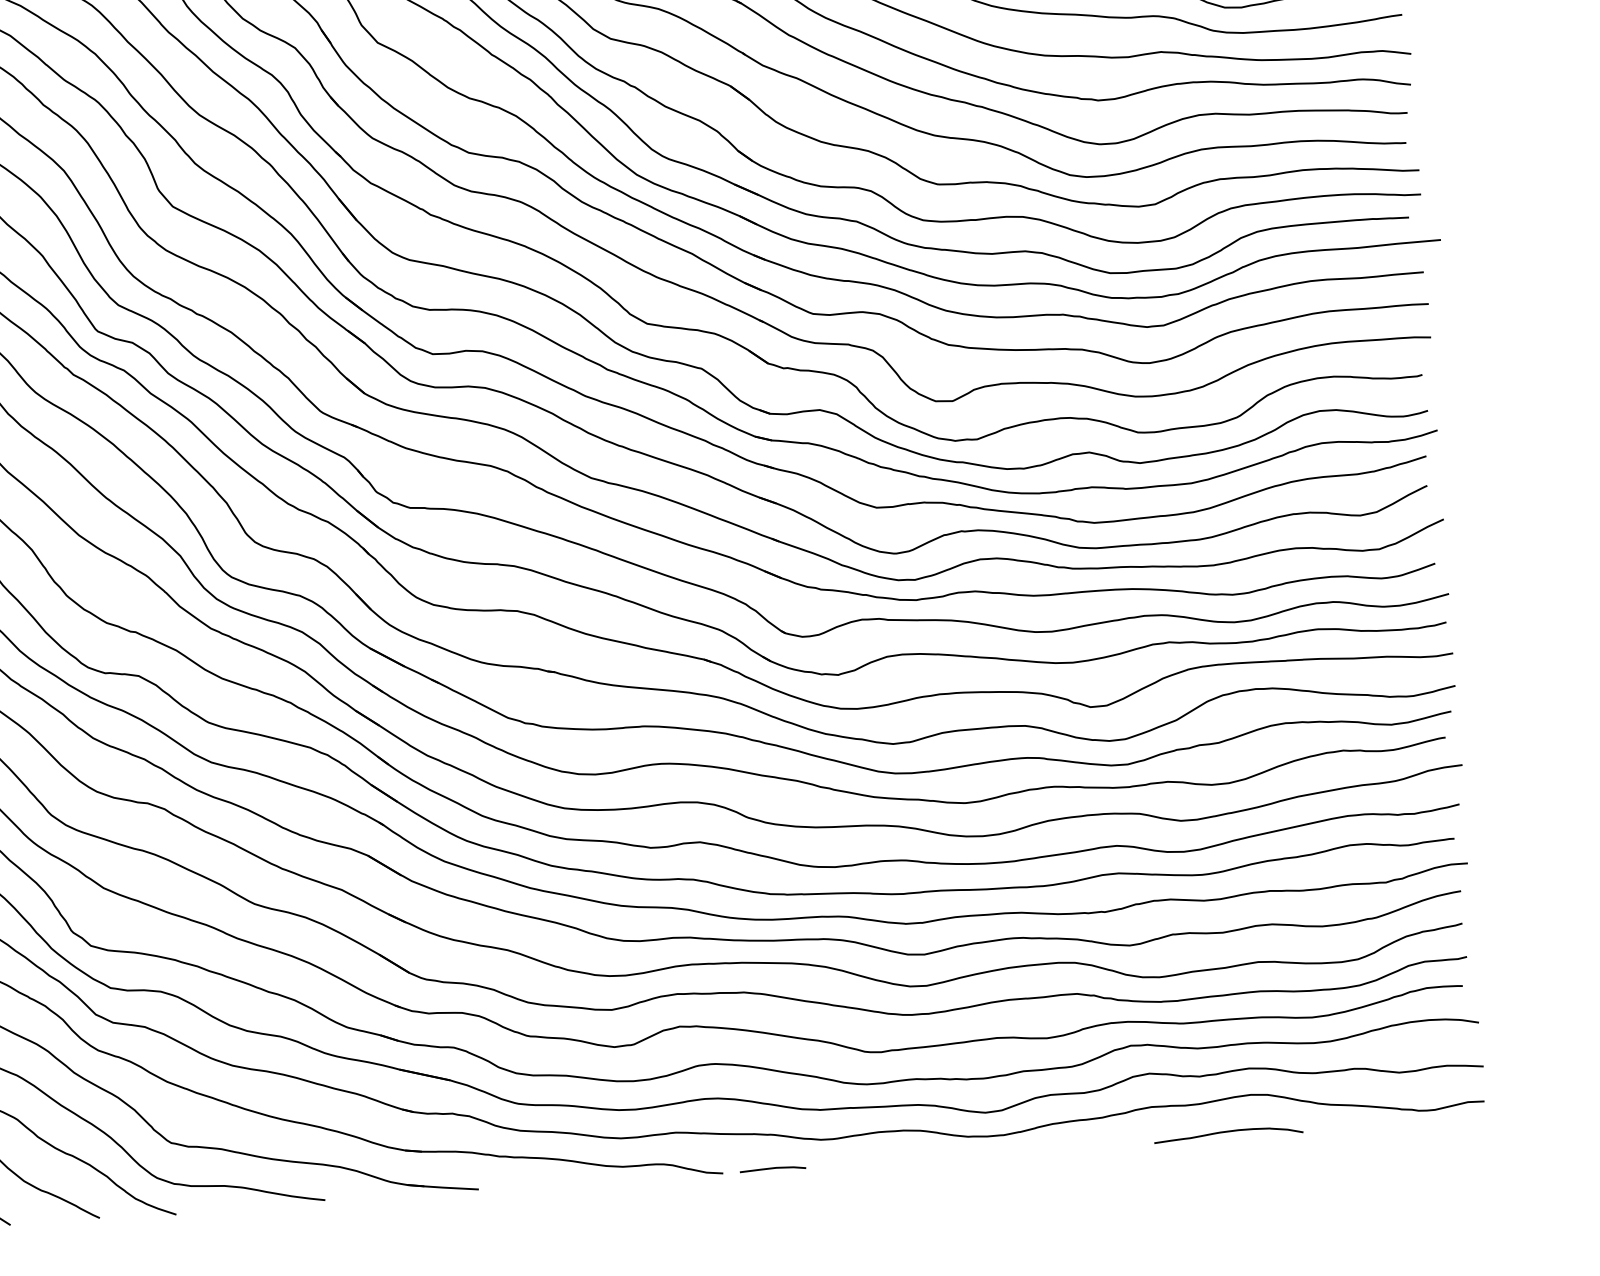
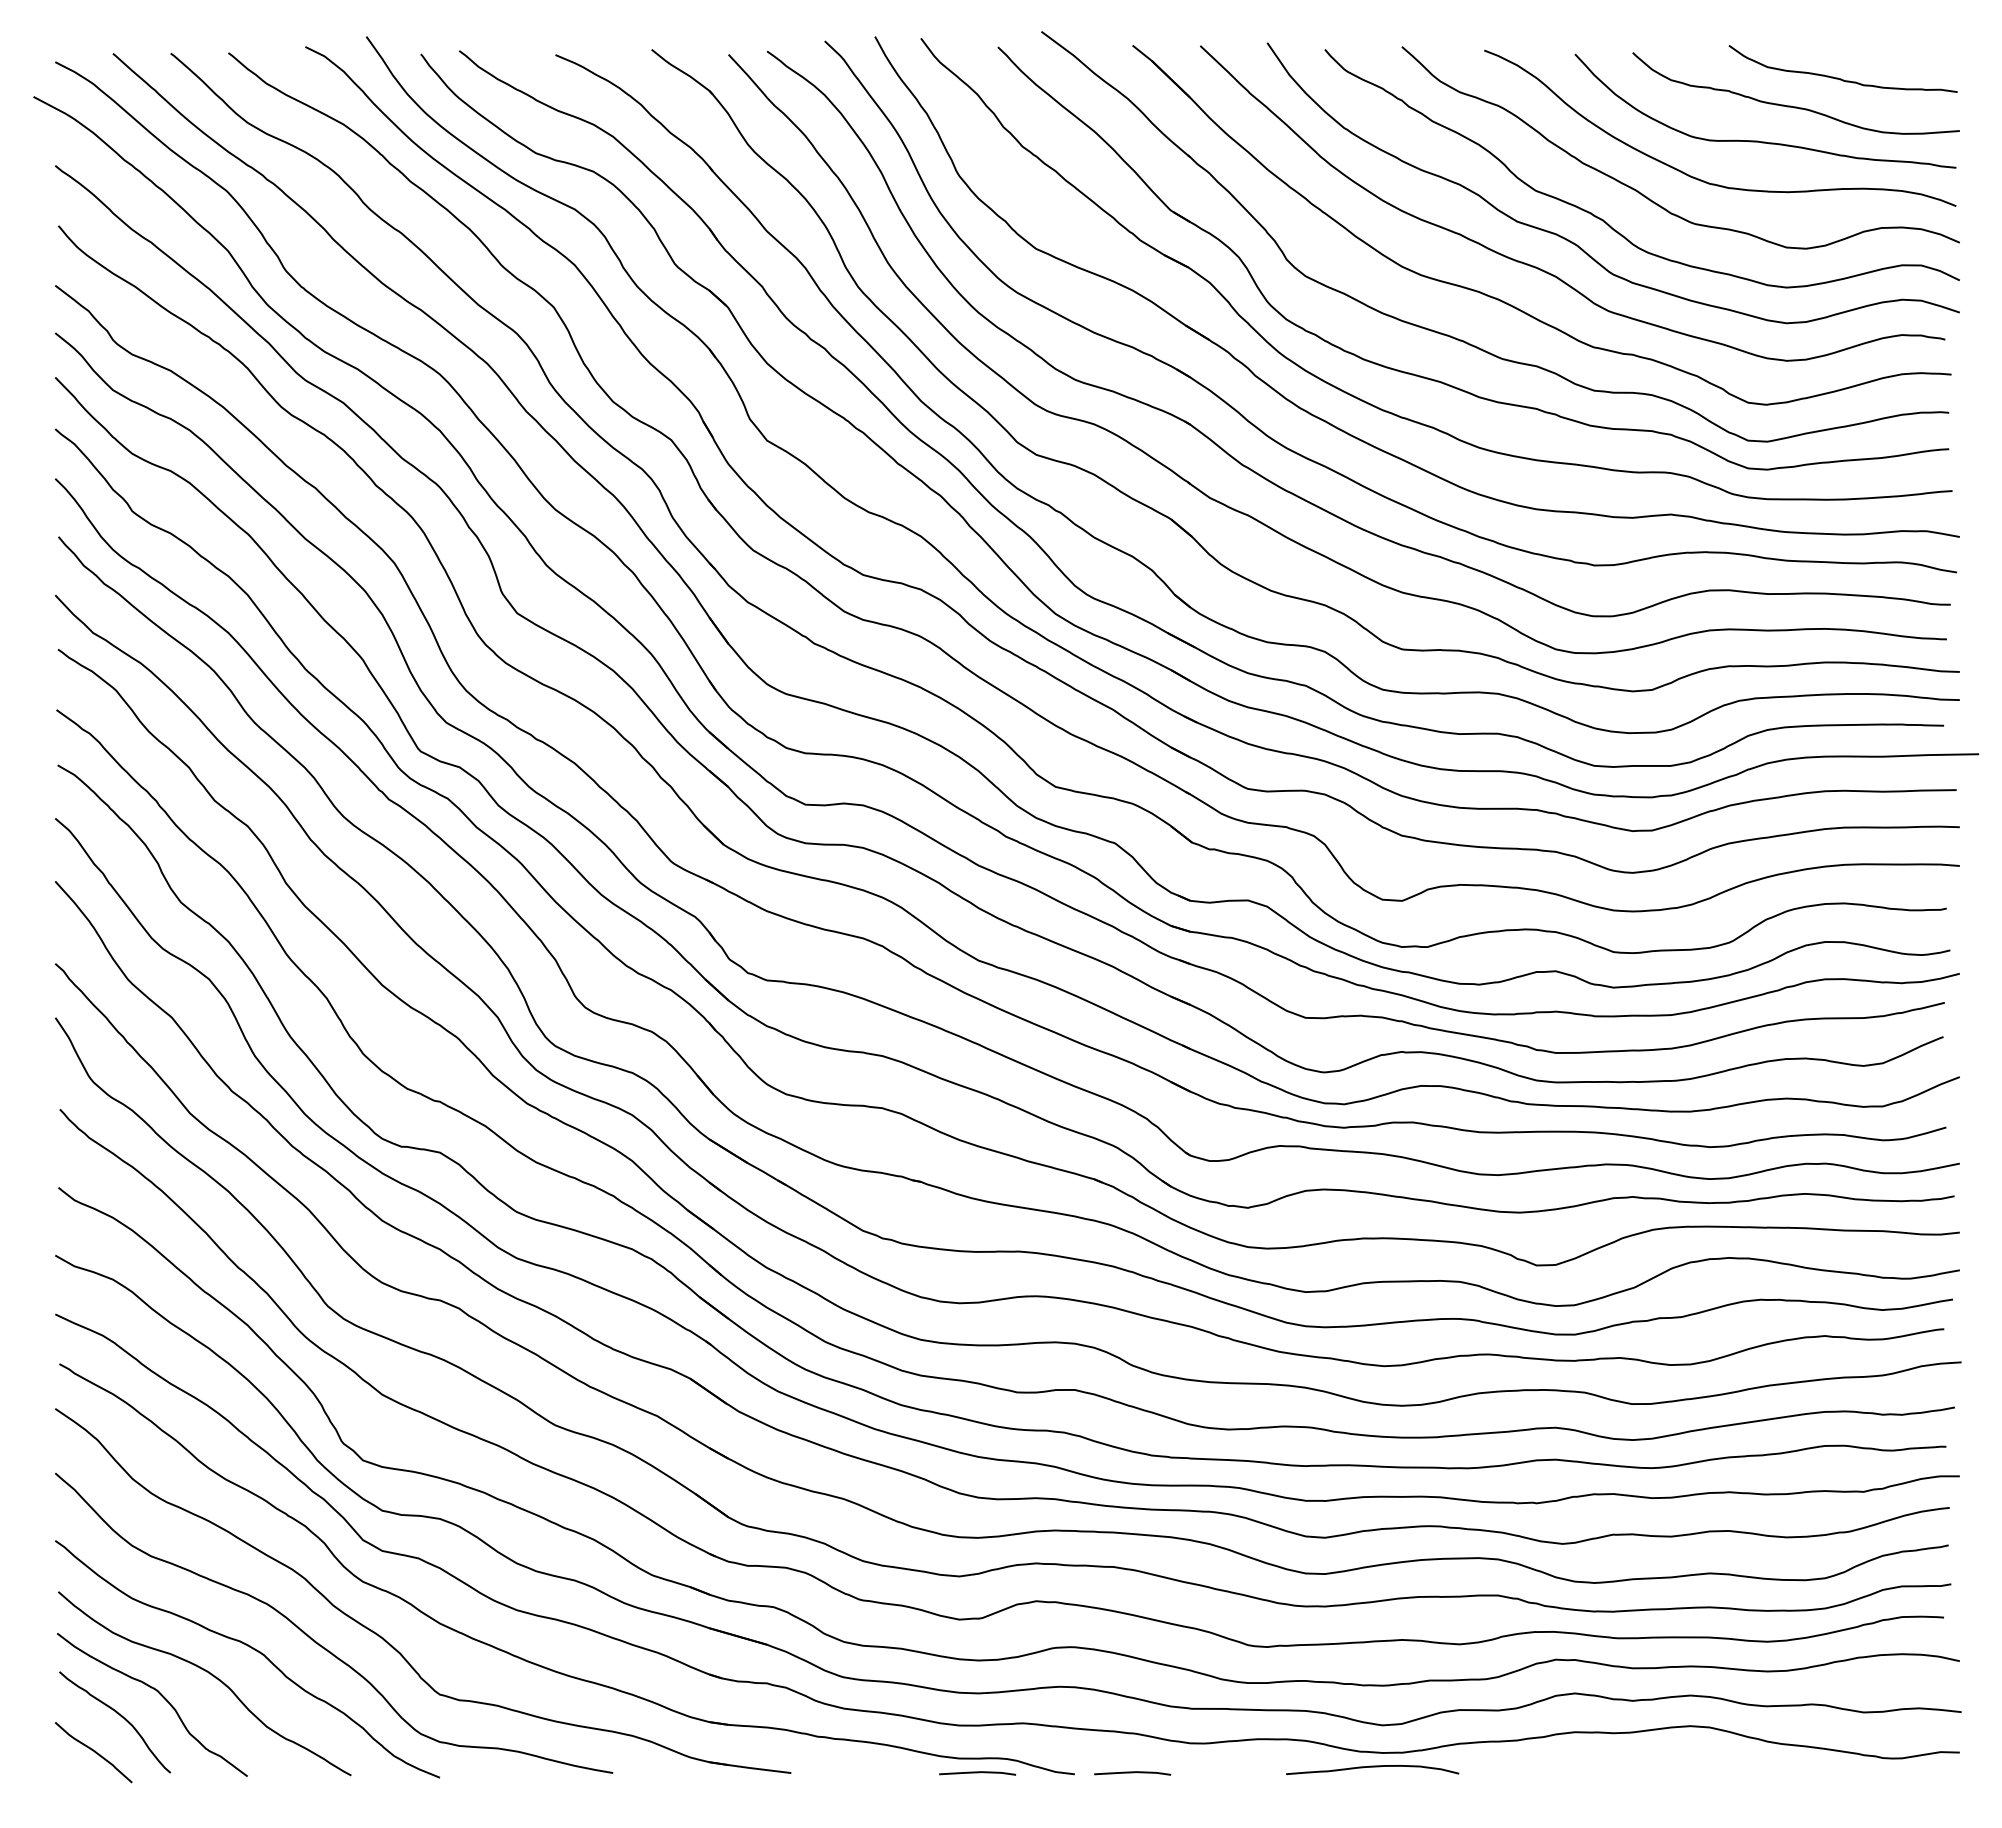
curve: (1228, 1132) -> (1372, 1767), moved
line: (639, 1178) -> (977, 1773), added

